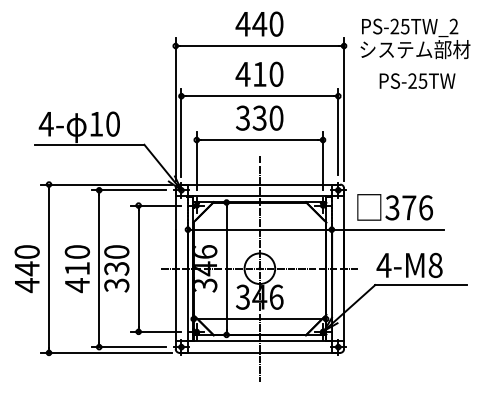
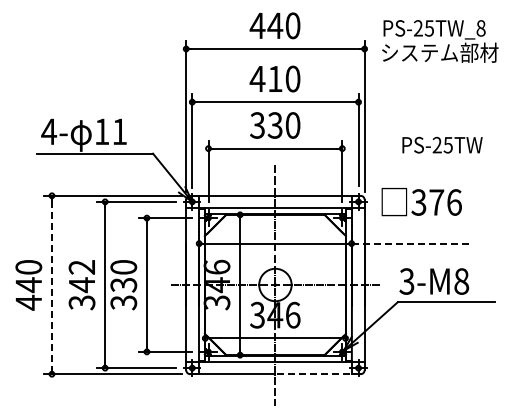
text: (453, 26) -> (480, 28), PS-25TW_2 -> PS-25TW_8
text: (417, 80) -> (442, 144), moved
text: (112, 123) -> (119, 131), 10 -> 11
text: (394, 207) -> (421, 202), moved
line: (388, 229) -> (411, 243), solid -> dashed
text: (383, 265) -> (406, 281), 4-M8 -> 3-M8
line: (48, 269) -> (51, 285), solid -> dashed
text: (76, 269) -> (81, 285), 410 -> 342
line: (300, 353) -> (318, 374), solid -> dashed

